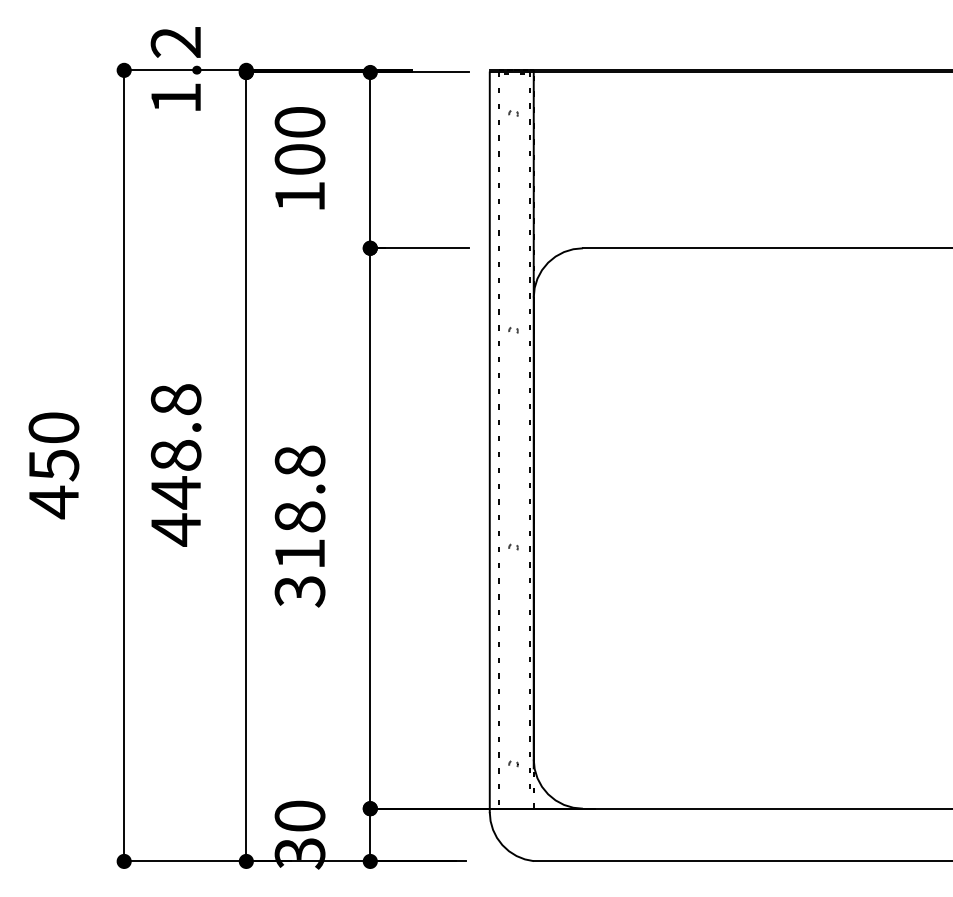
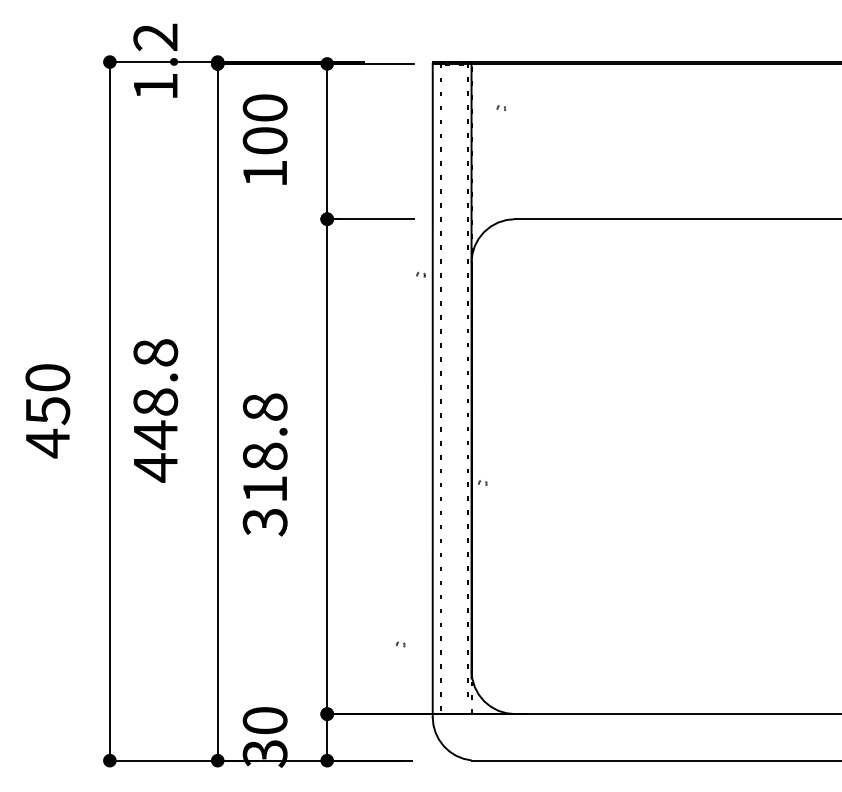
part: (513, 113) -> (501, 108), moved
part: (513, 330) -> (421, 275), moved
part: (513, 546) -> (482, 482), moved
part: (513, 763) -> (400, 644), moved

